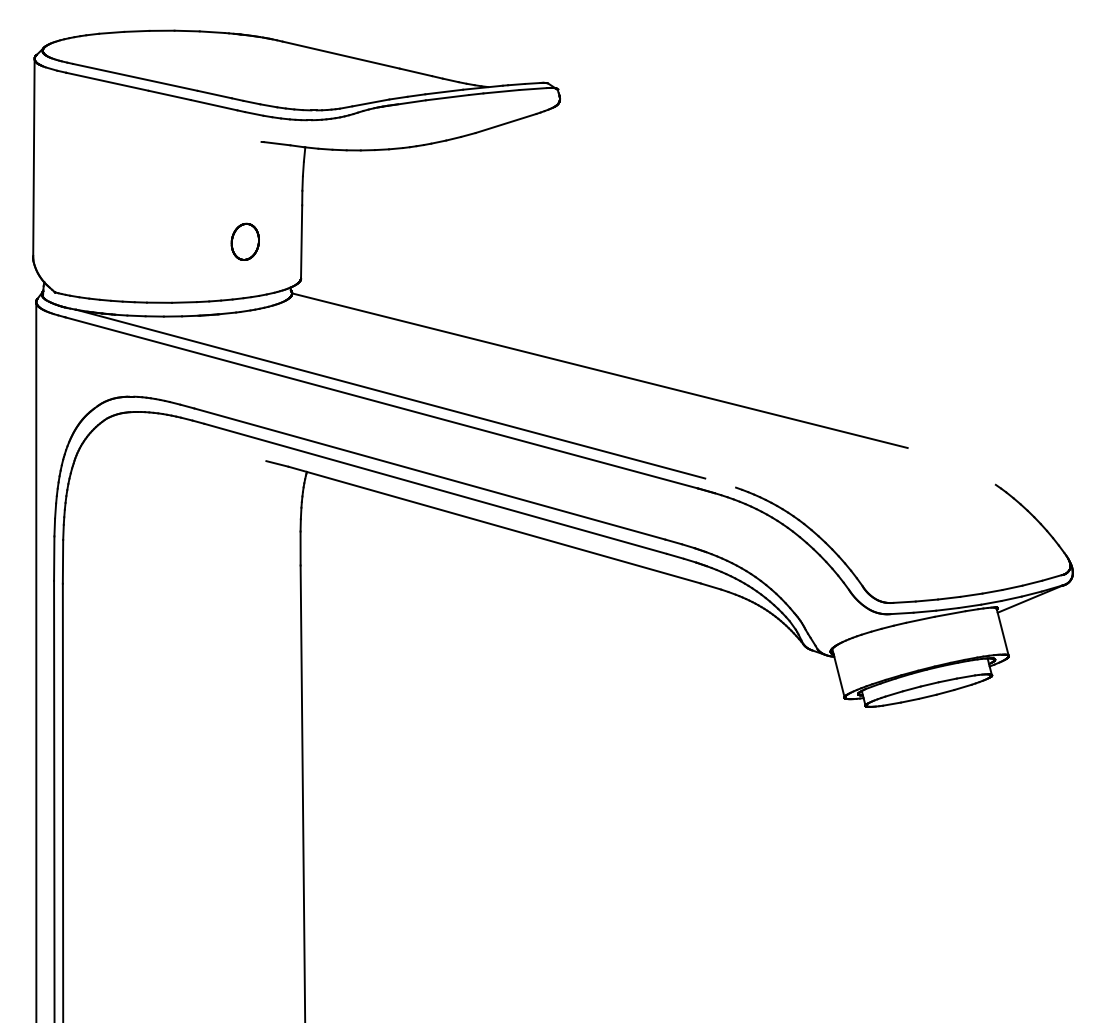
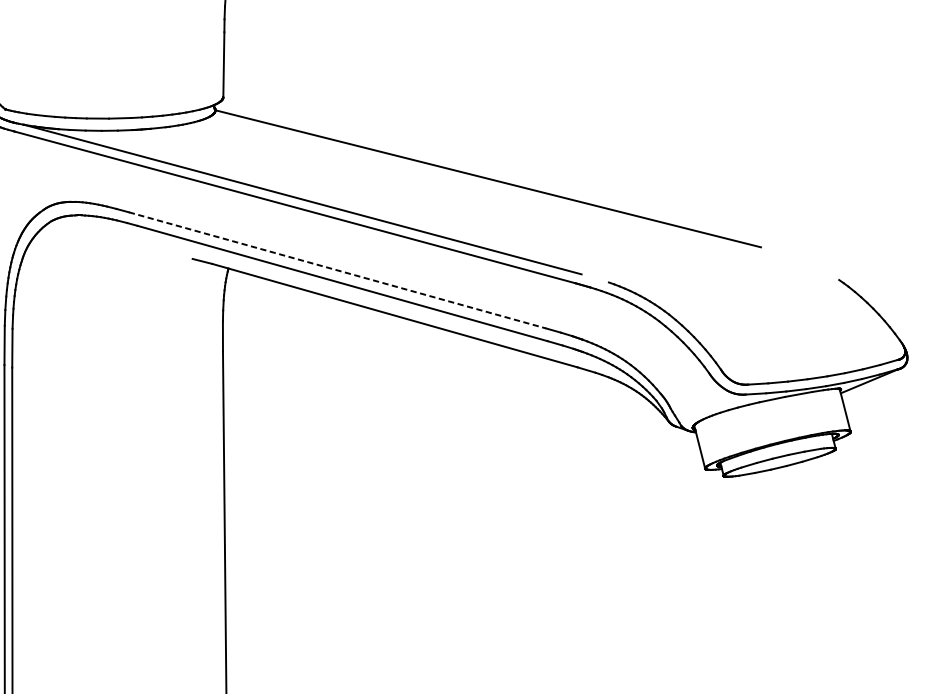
part: (244, 241) -> (173, 64), removed
line: (430, 474) -> (338, 270), solid -> dashed

